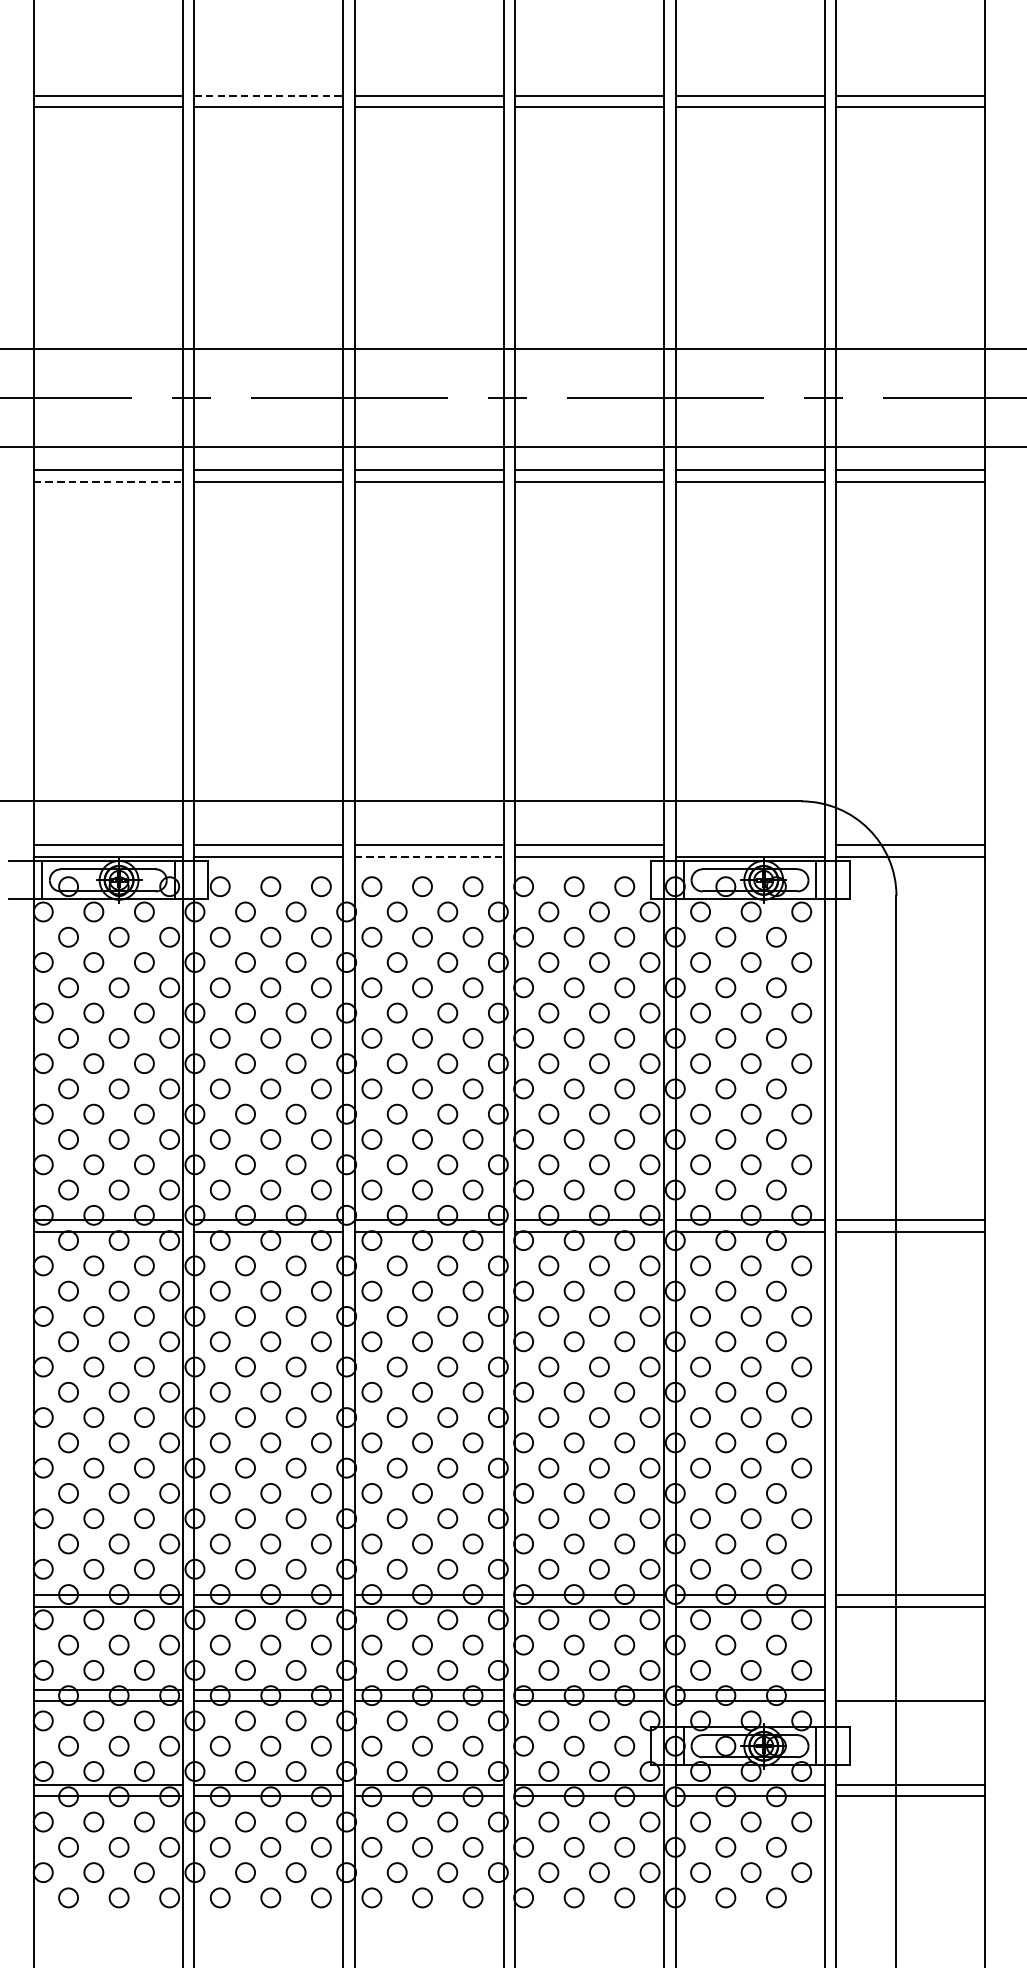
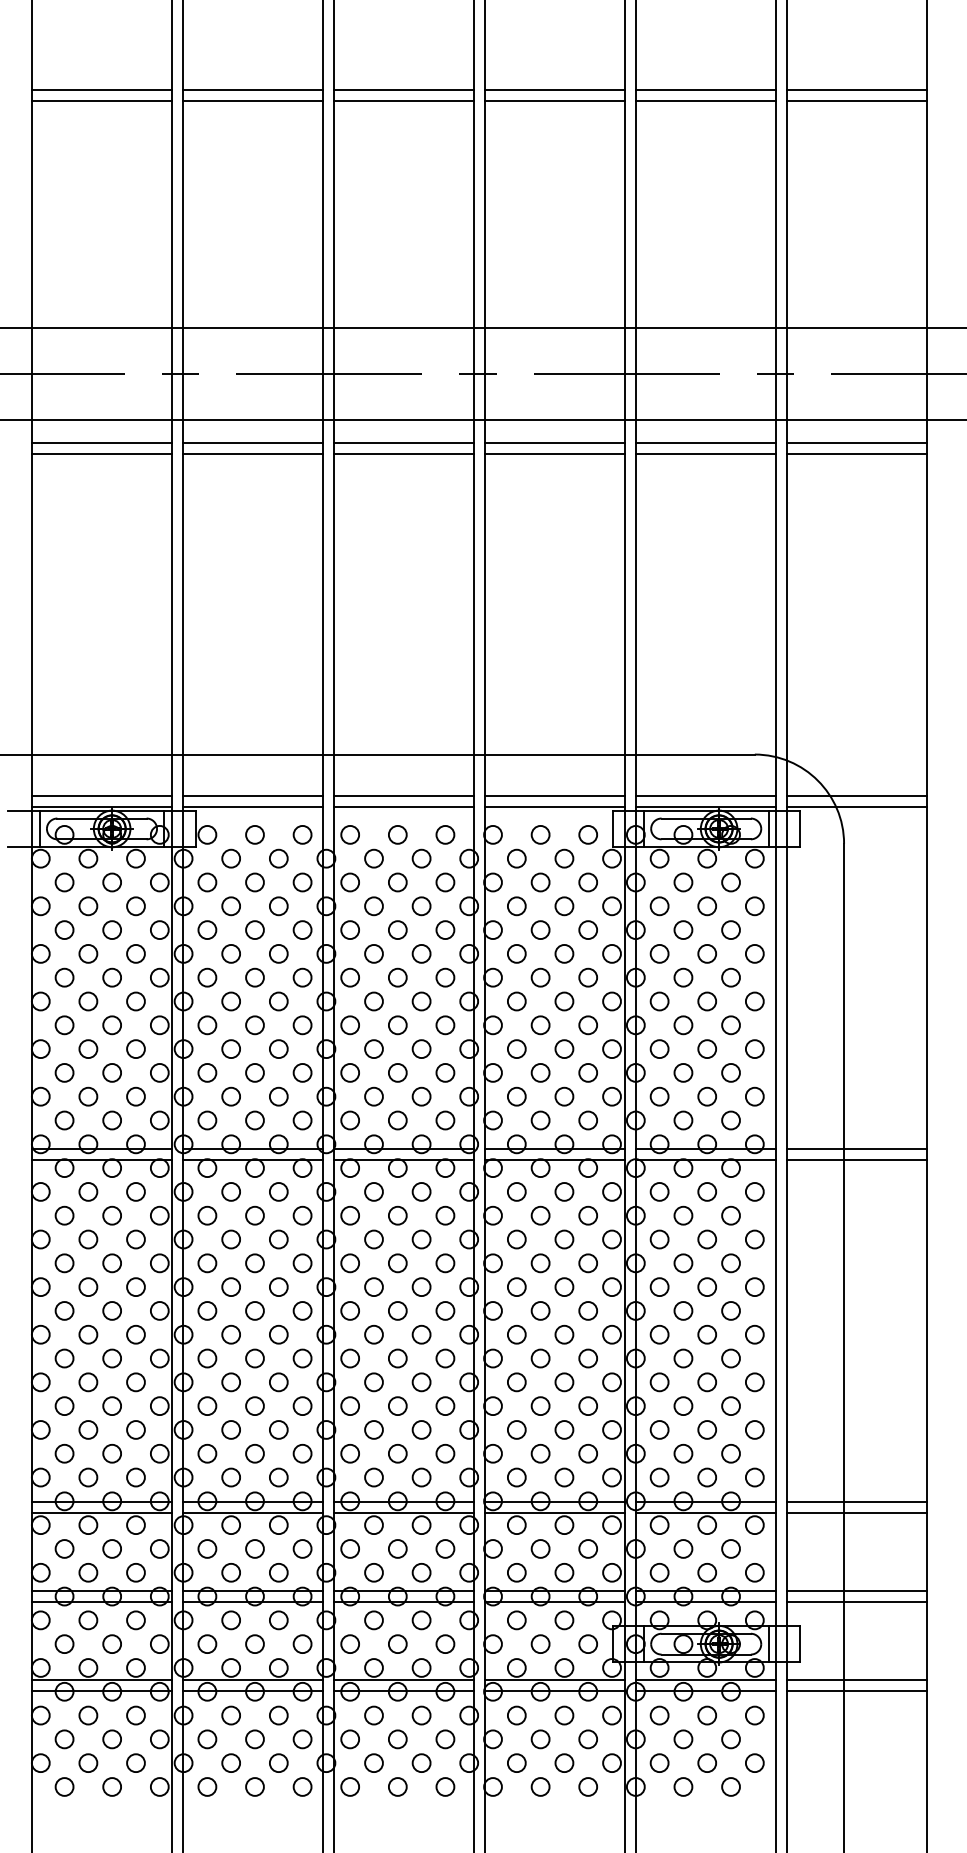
line: (269, 95) -> (253, 89), dashed -> solid
line: (108, 481) -> (102, 453), dashed -> solid
line: (750, 844) -> (706, 795), added
line: (429, 856) -> (404, 806), dashed -> solid
line: (910, 1690) -> (857, 1591), added

